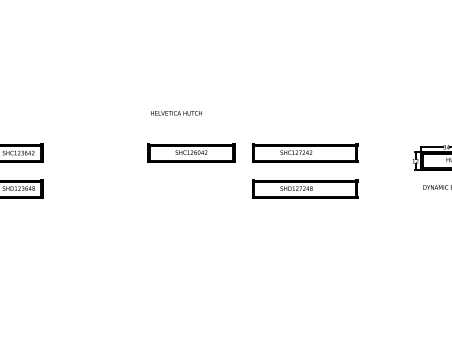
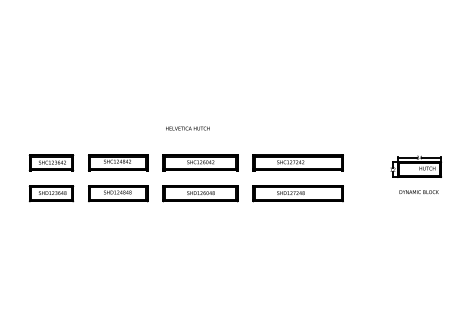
part: (95, 152) -> (118, 162), added
part: (95, 189) -> (118, 193), added
part: (191, 189) -> (200, 193), added

